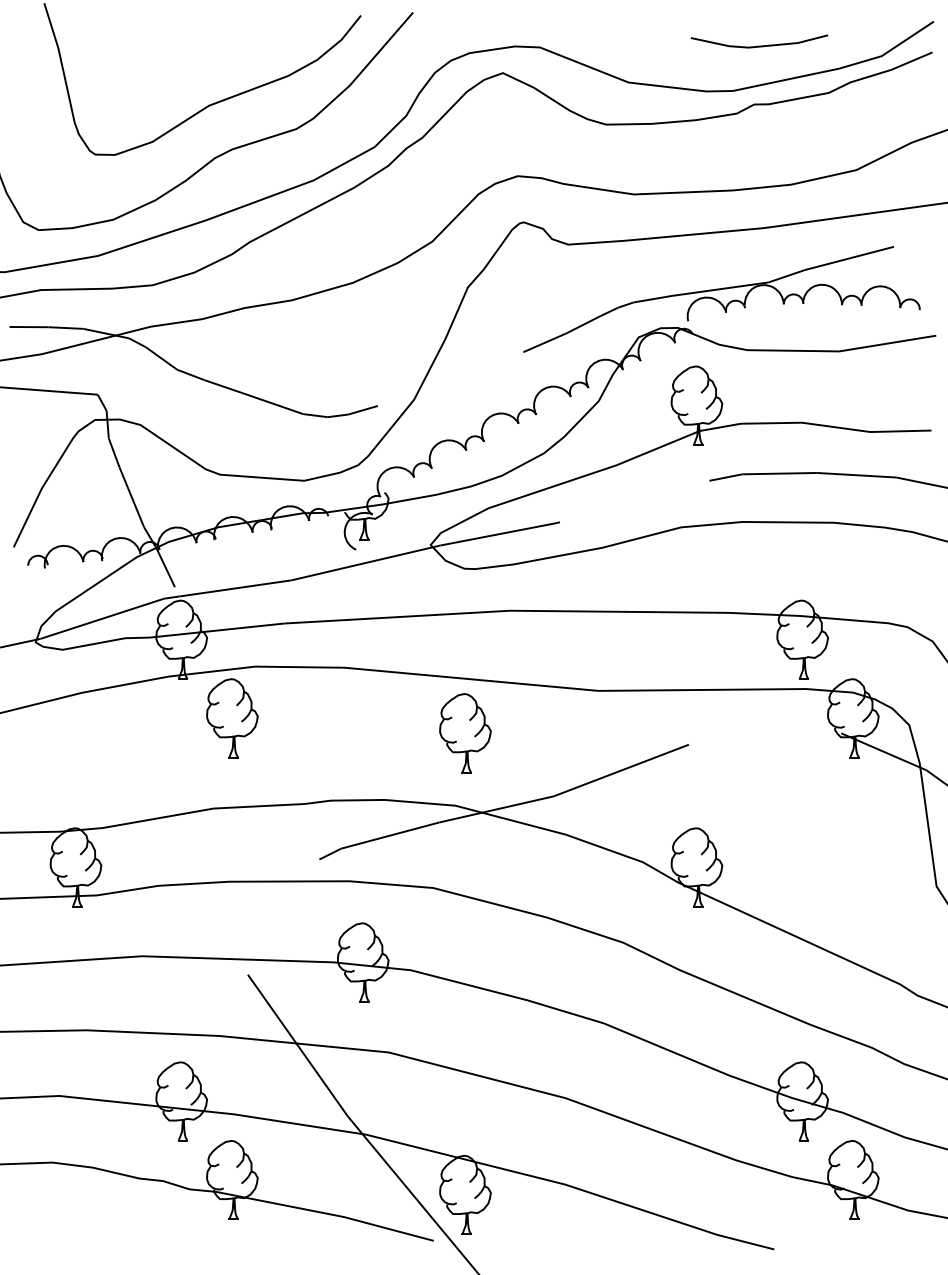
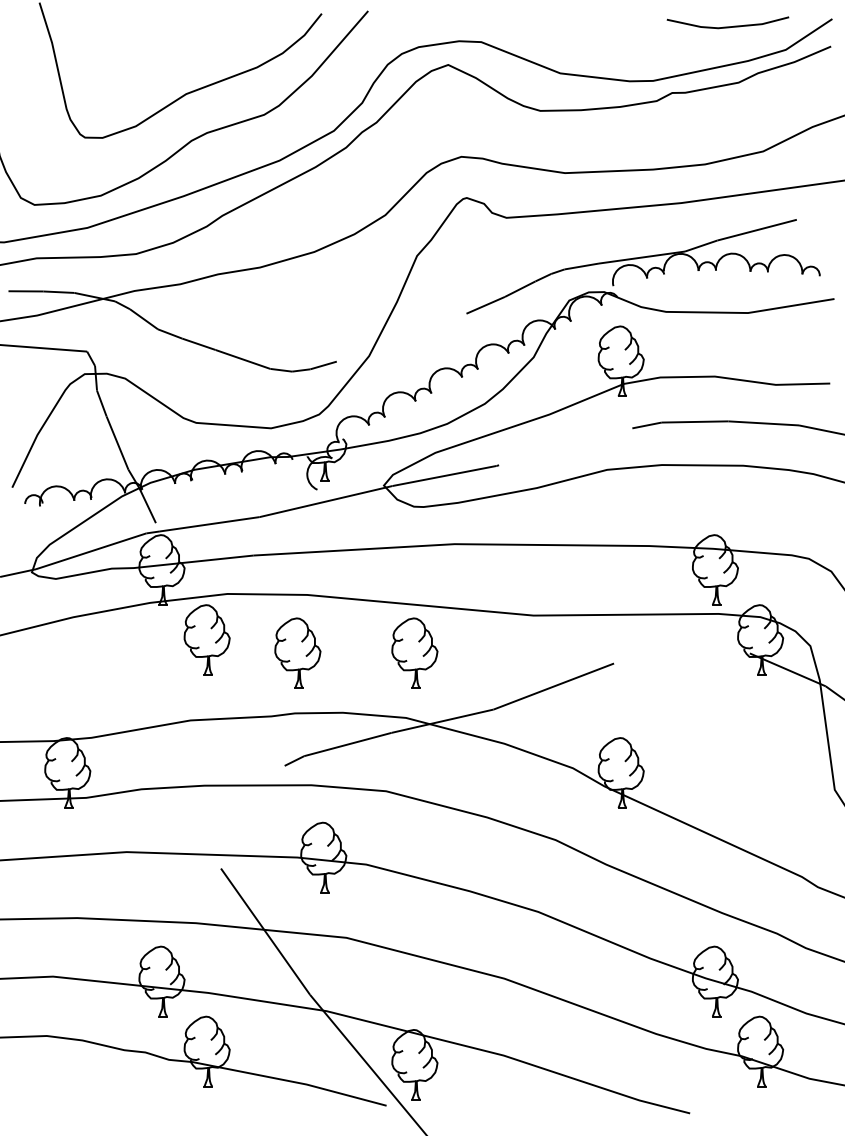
line: (758, 45) -> (727, 26), moved
part: (333, 732) -> (297, 652), added

